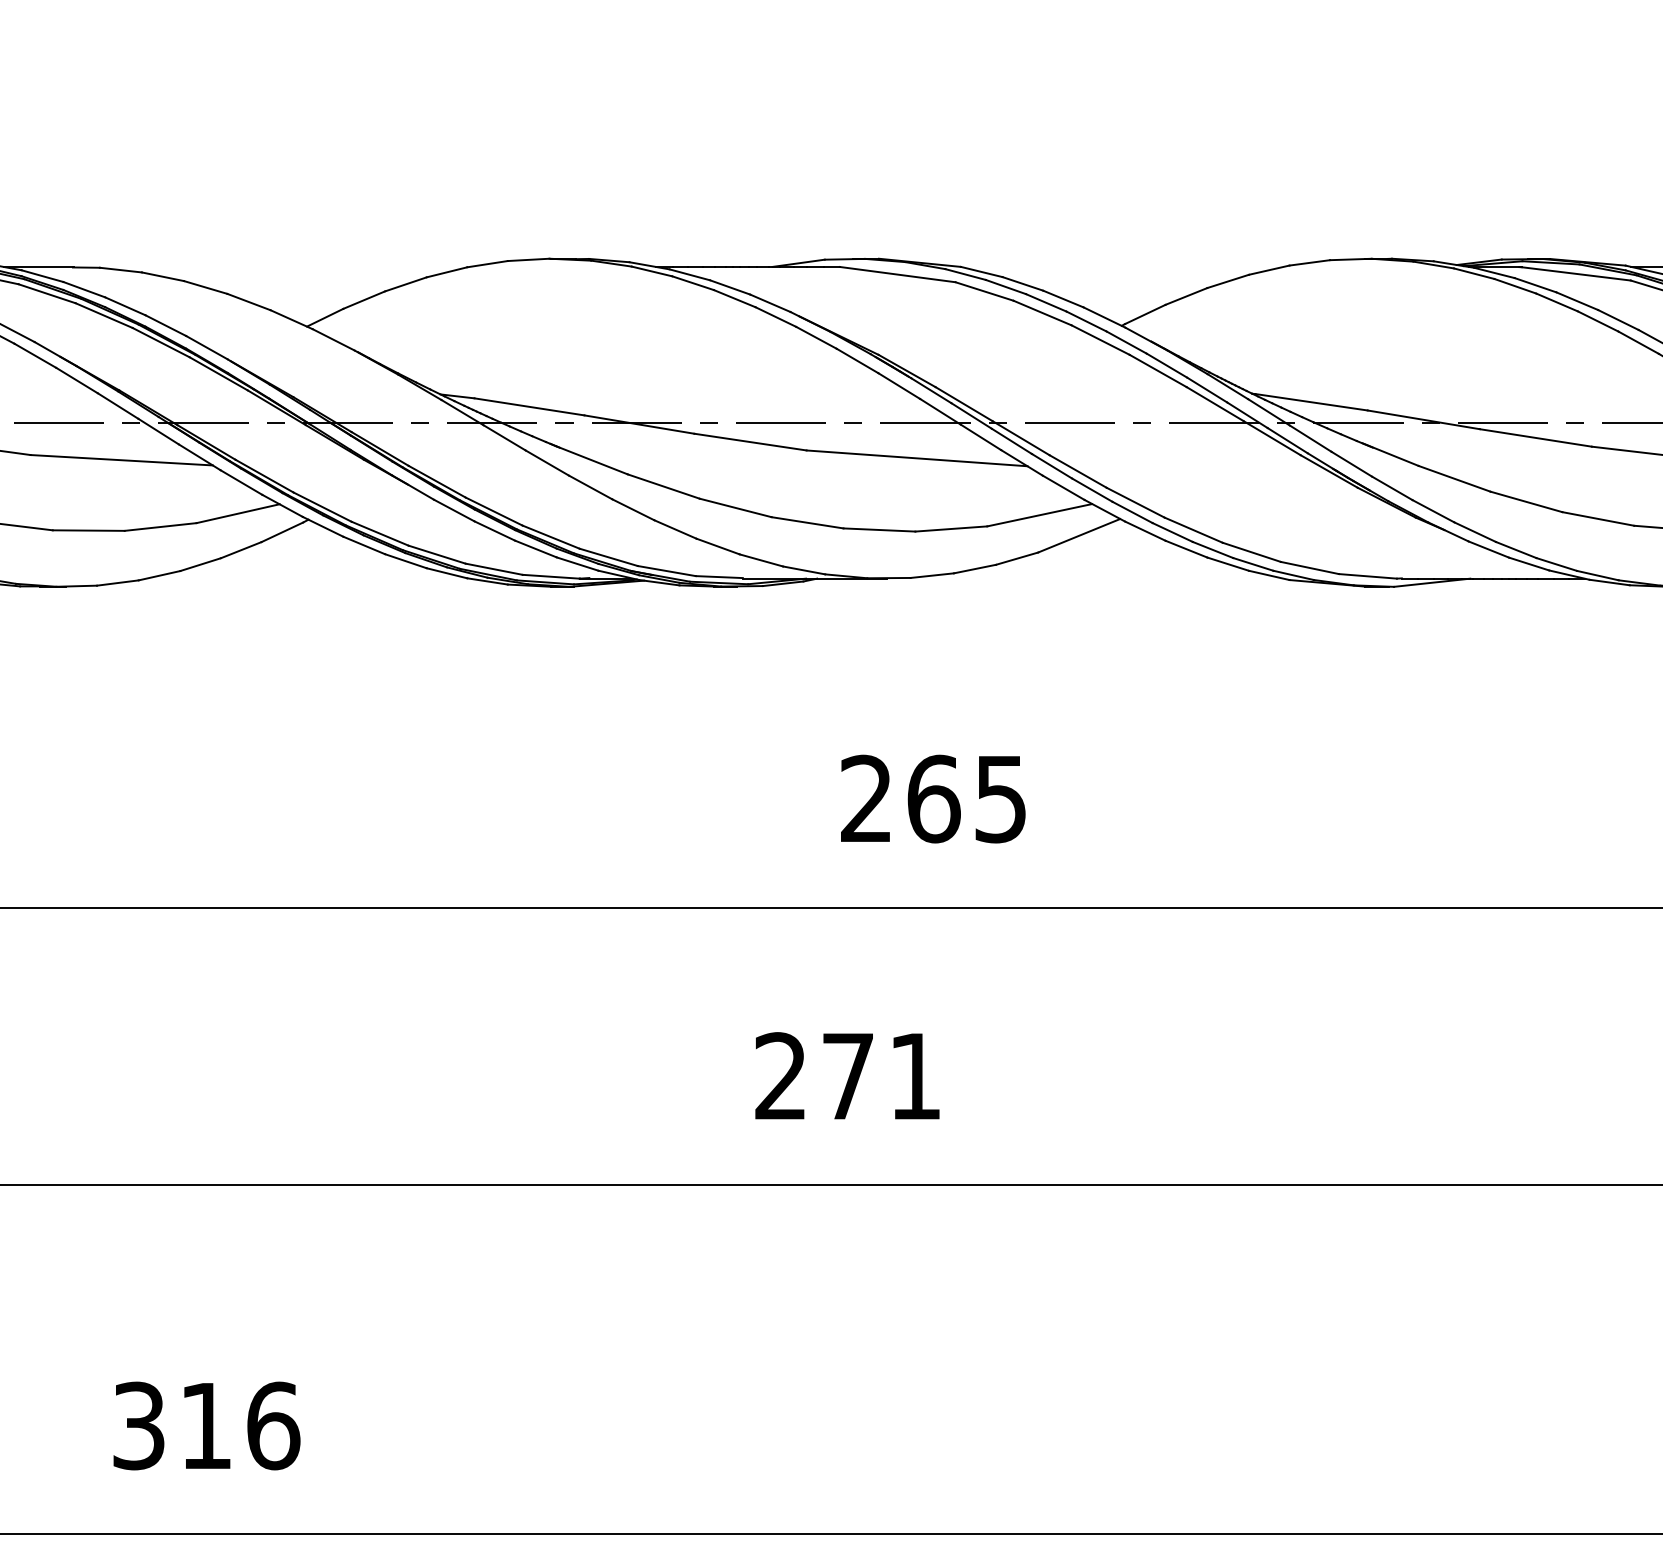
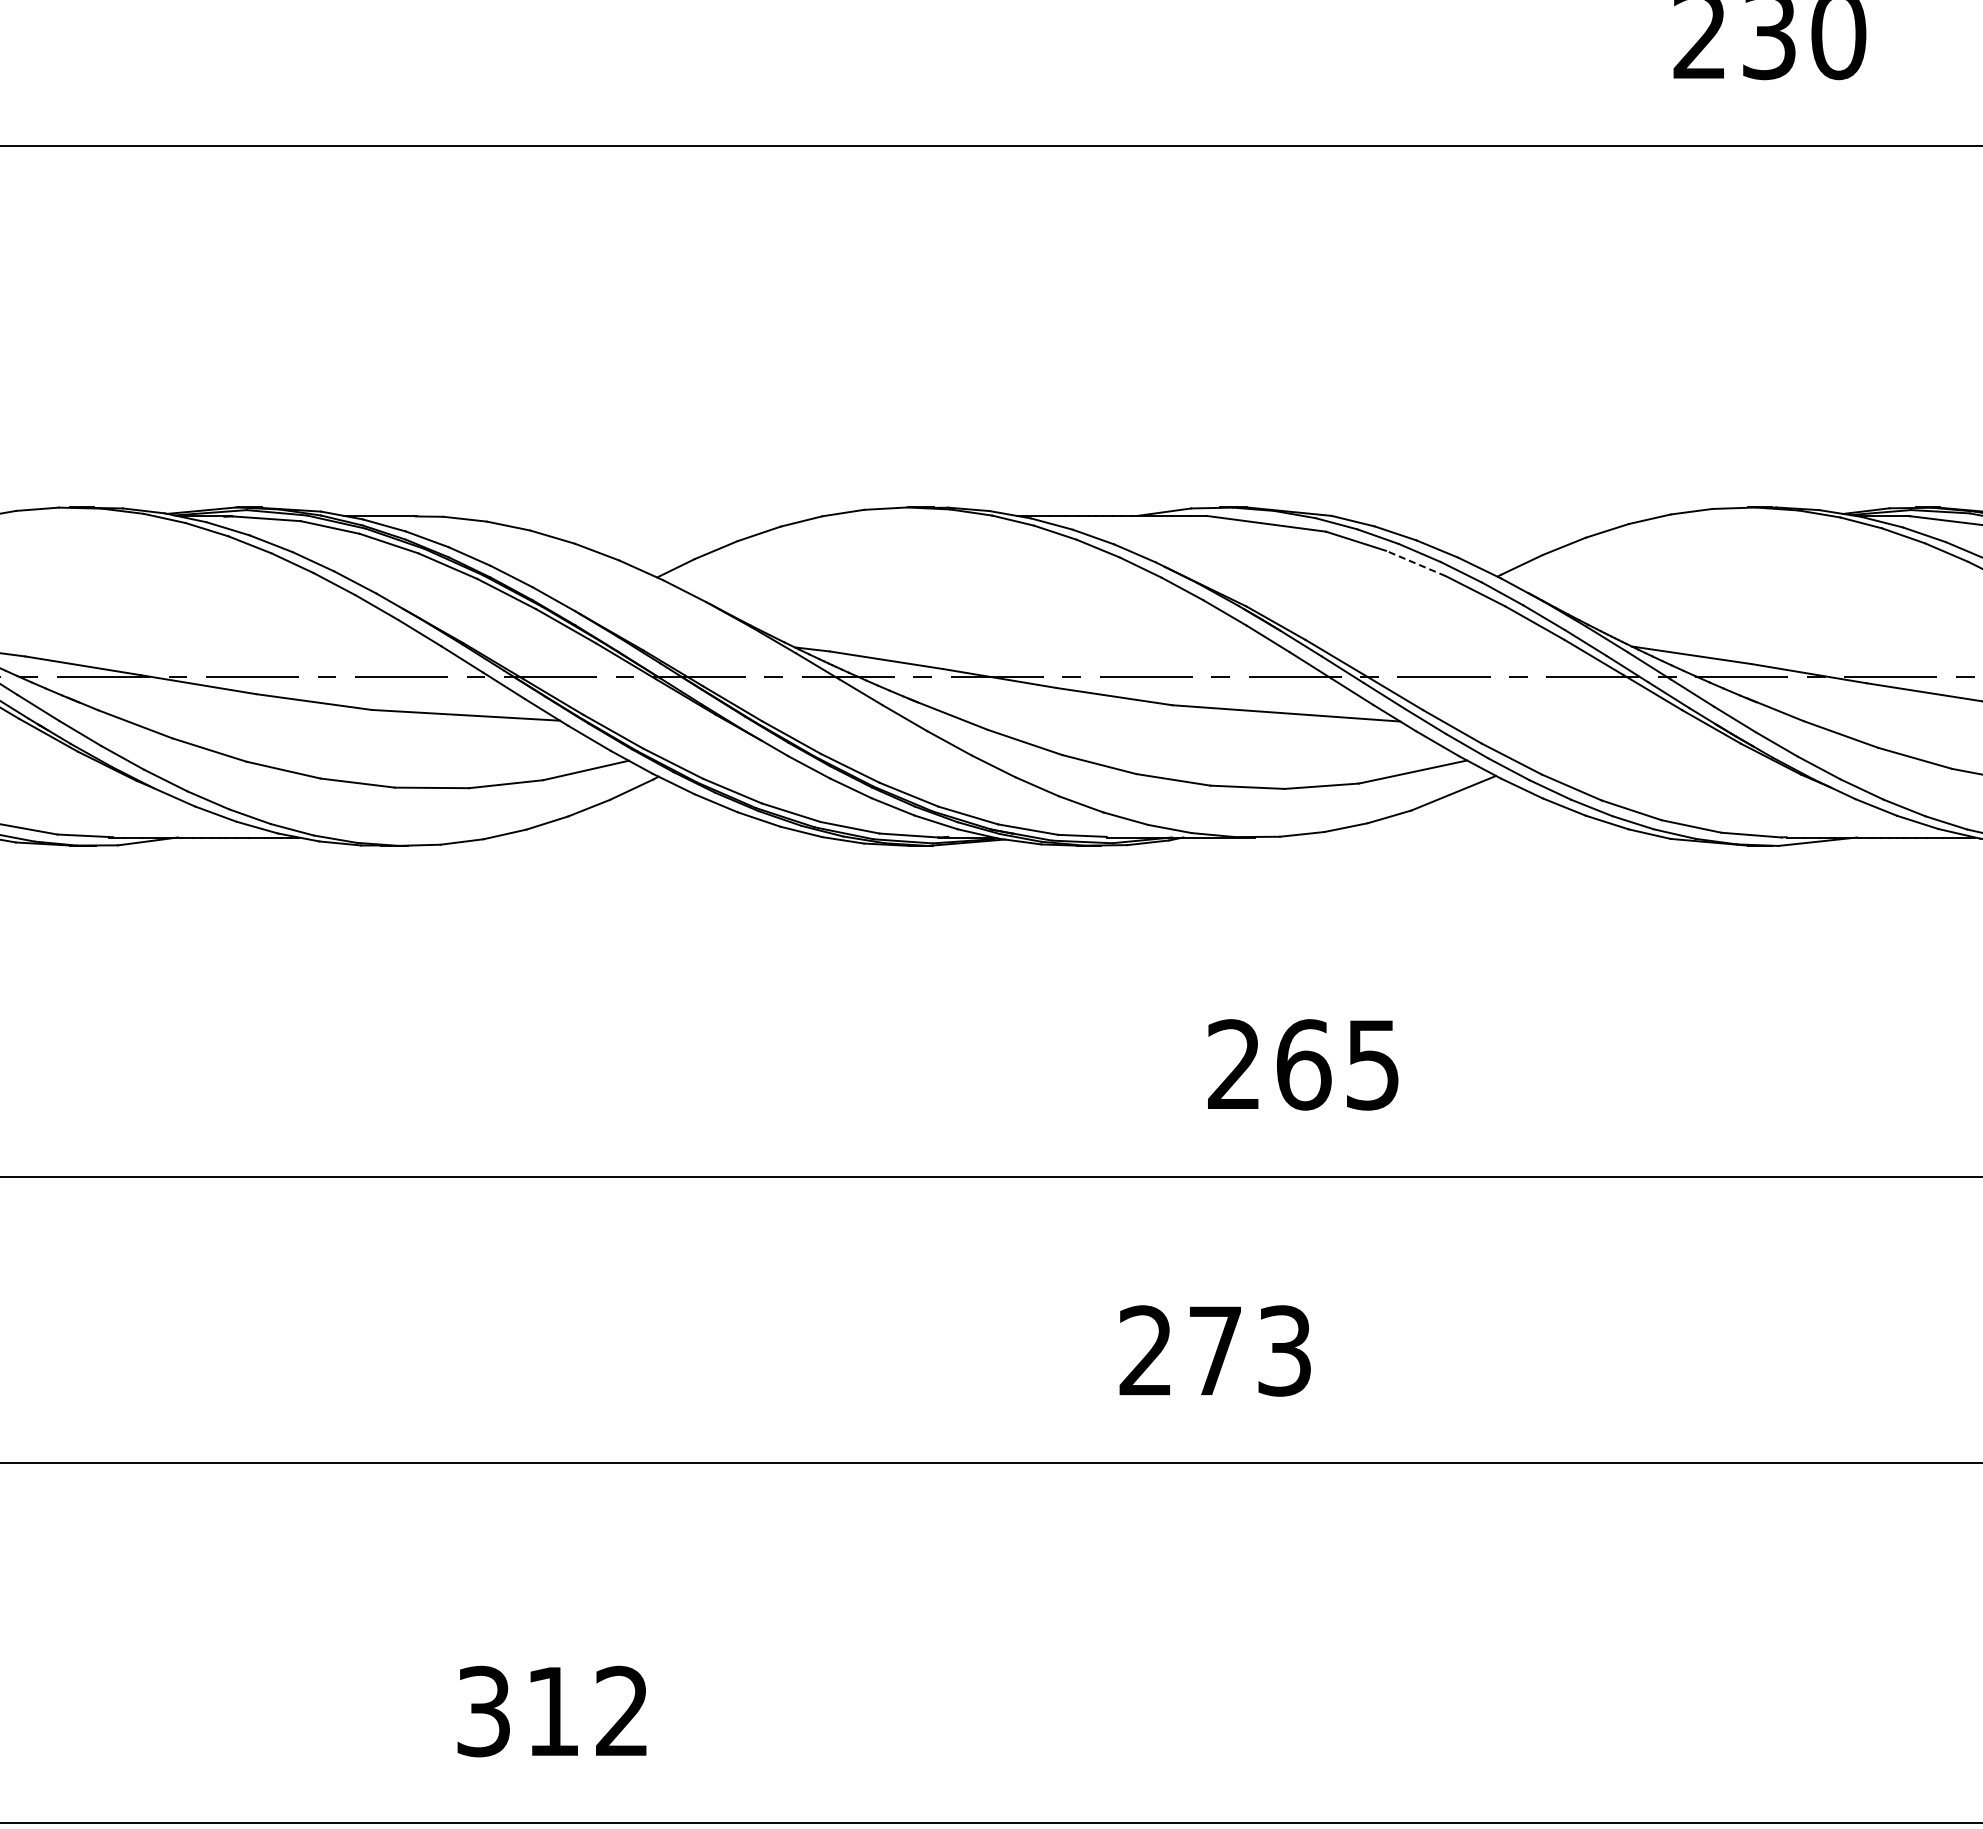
line: (1042, 313) -> (1415, 563), solid -> dashed
text: (915, 1075) -> (1284, 1350), 271 -> 273
text: (273, 1425) -> (622, 1711), 316 -> 312

